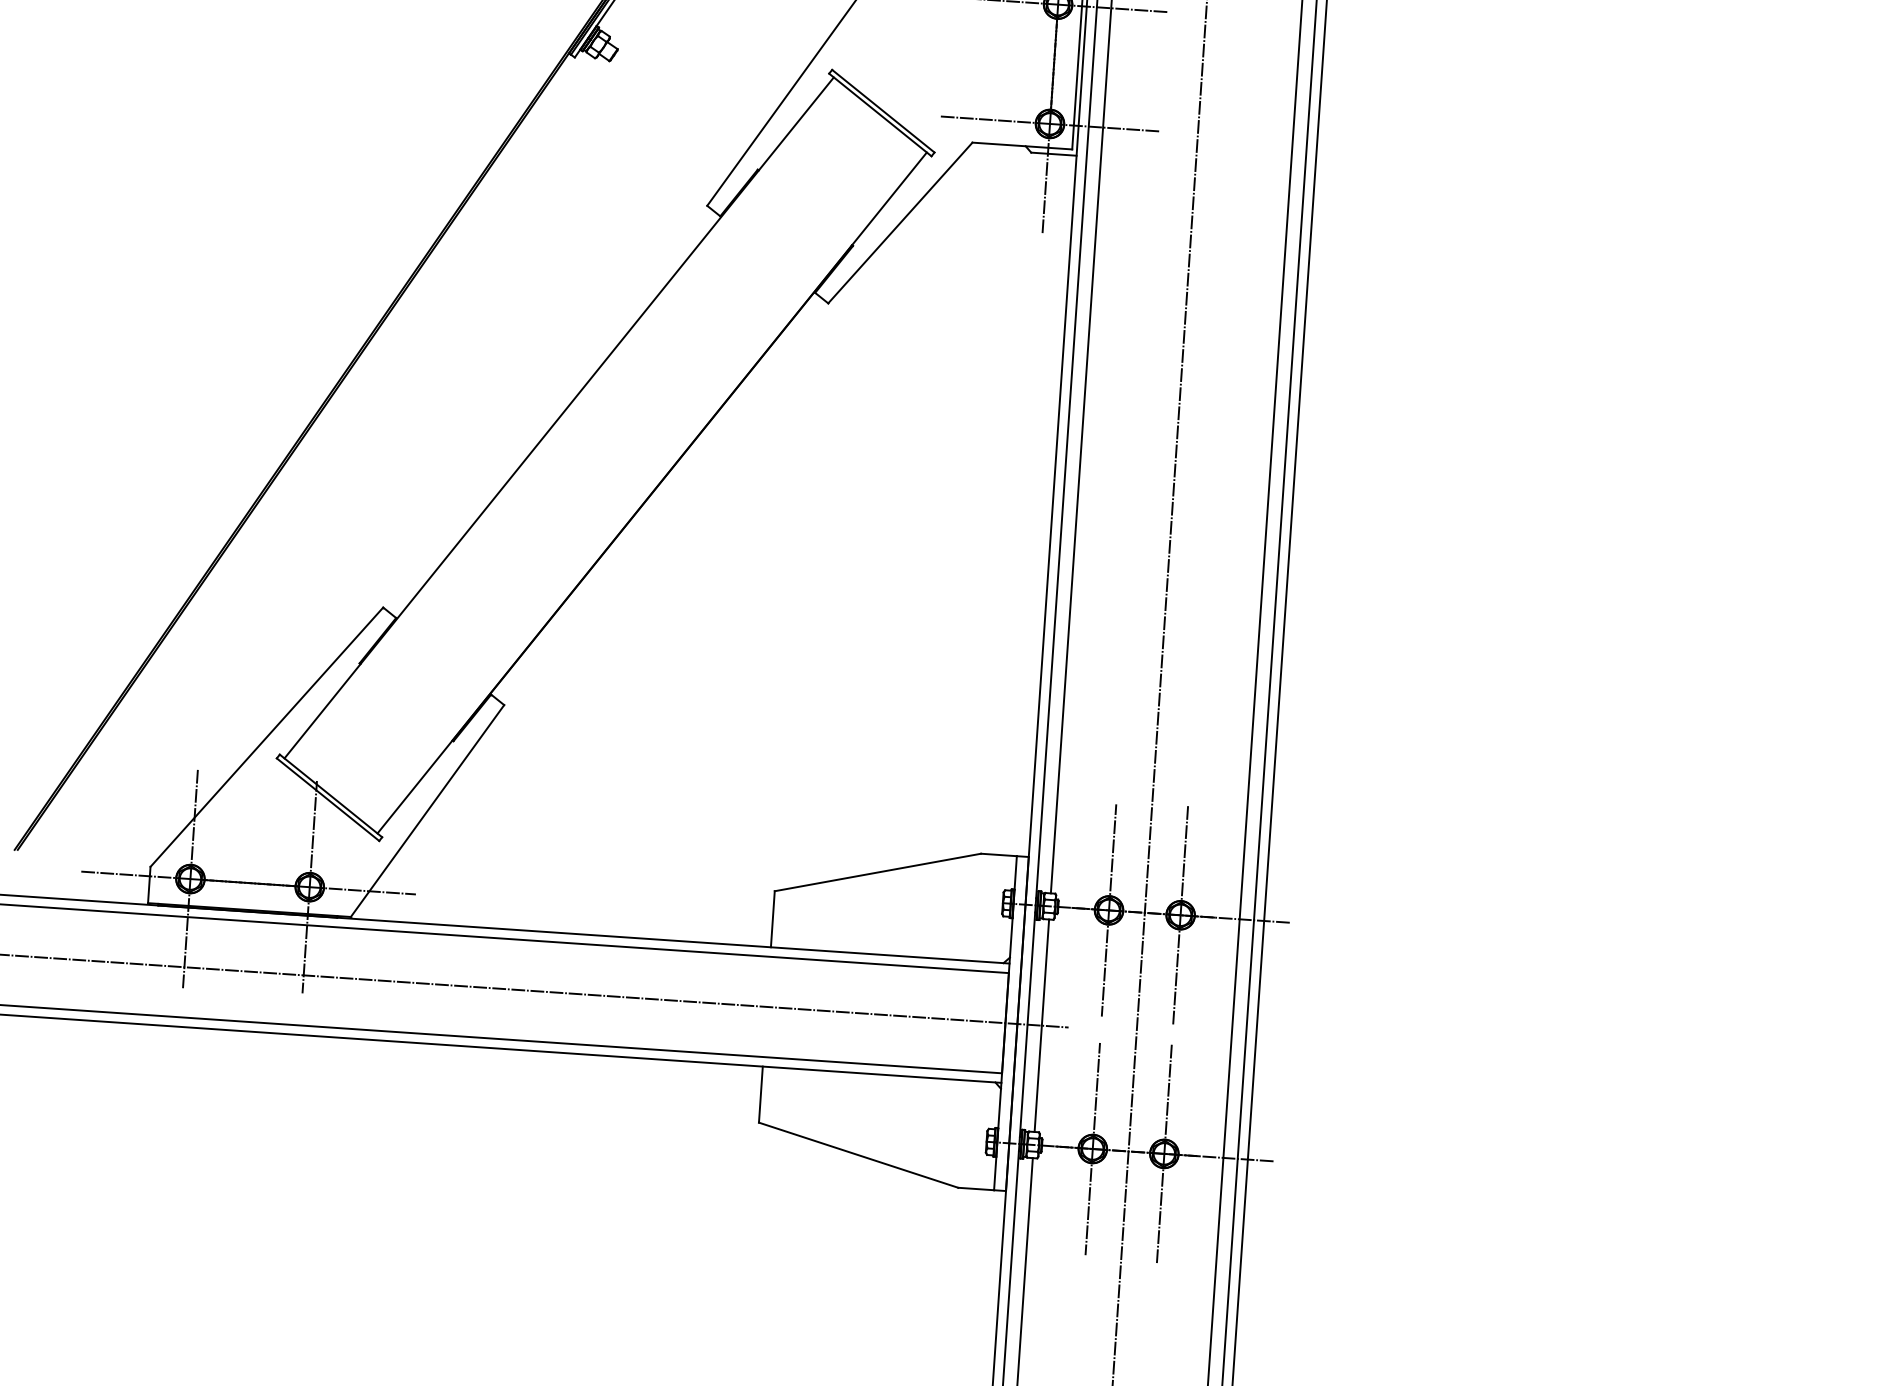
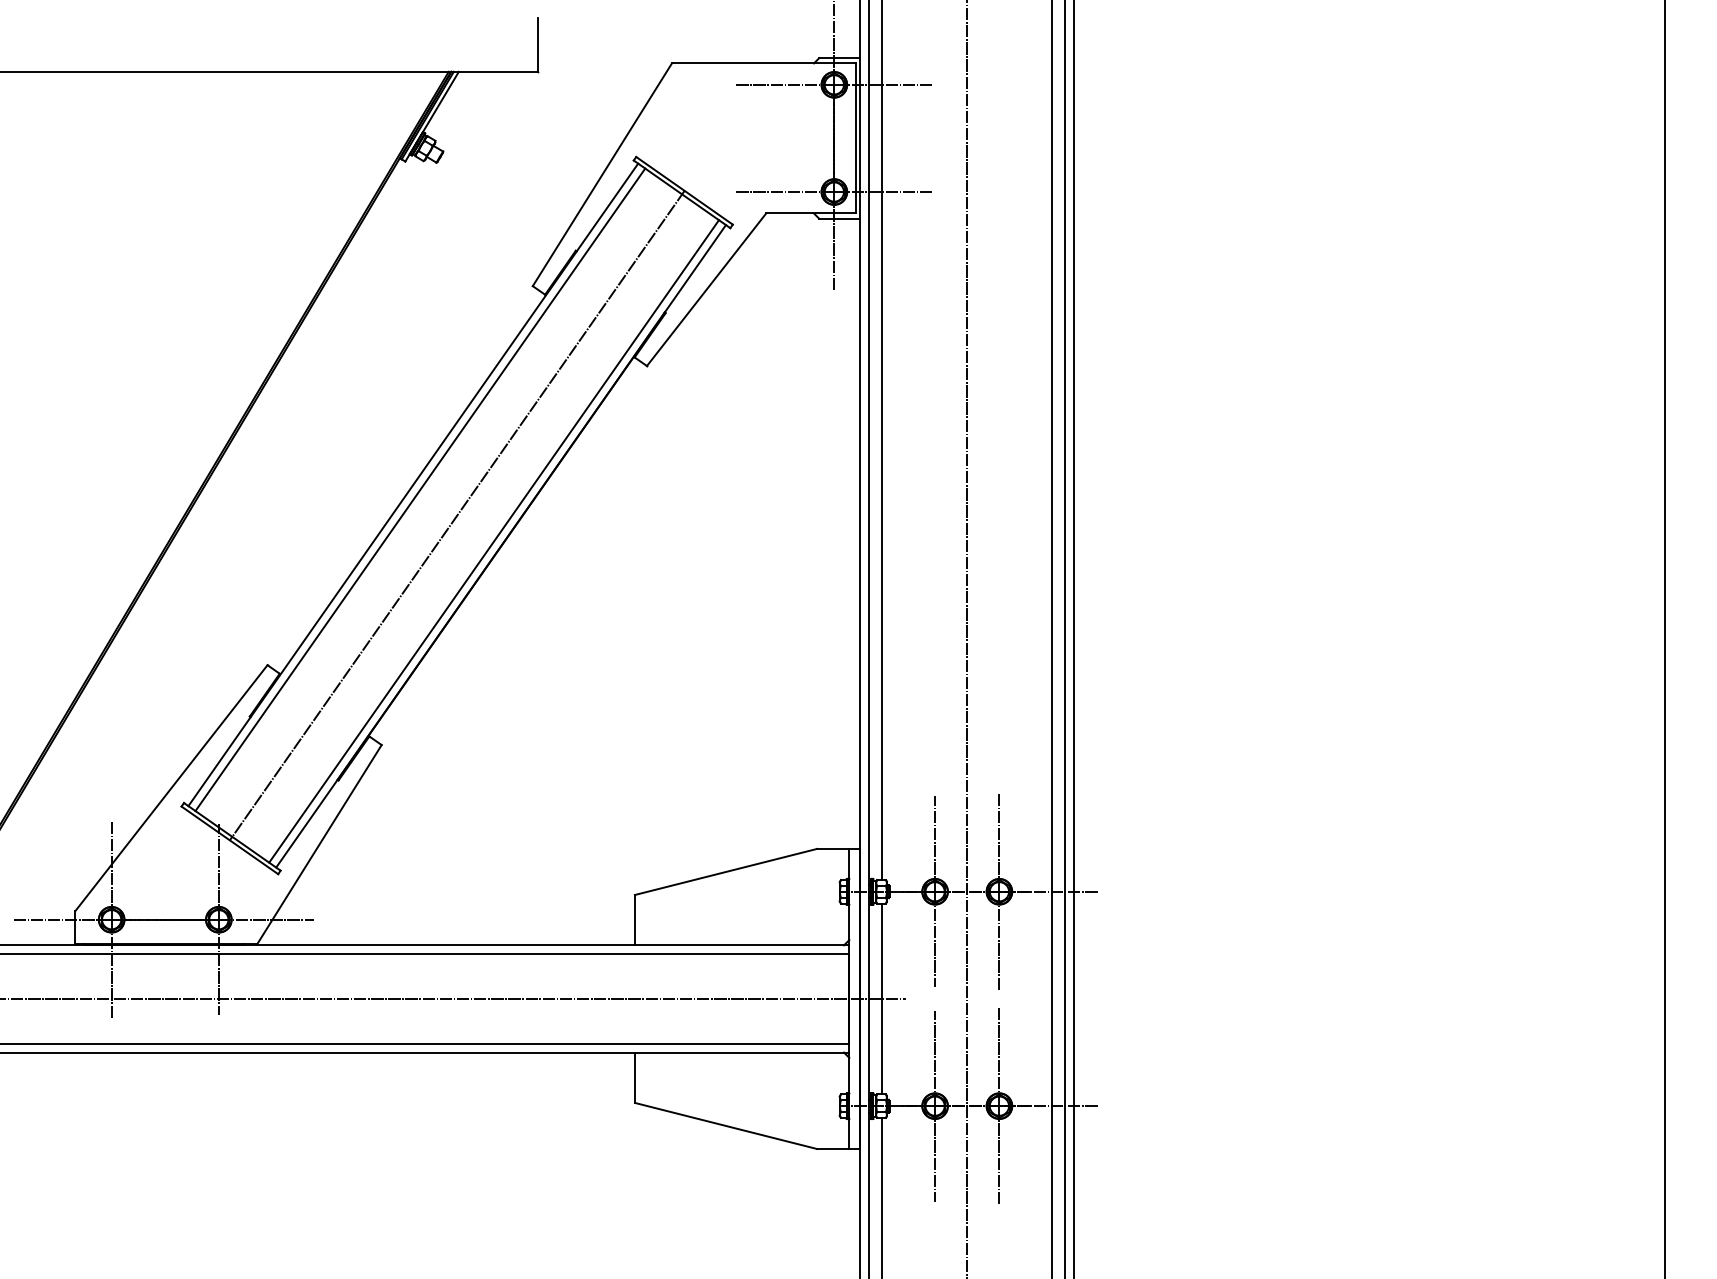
line: (566, 423) -> (420, 489), added
line: (604, 455) -> (456, 515), added
line: (645, 487) -> (494, 541), added

